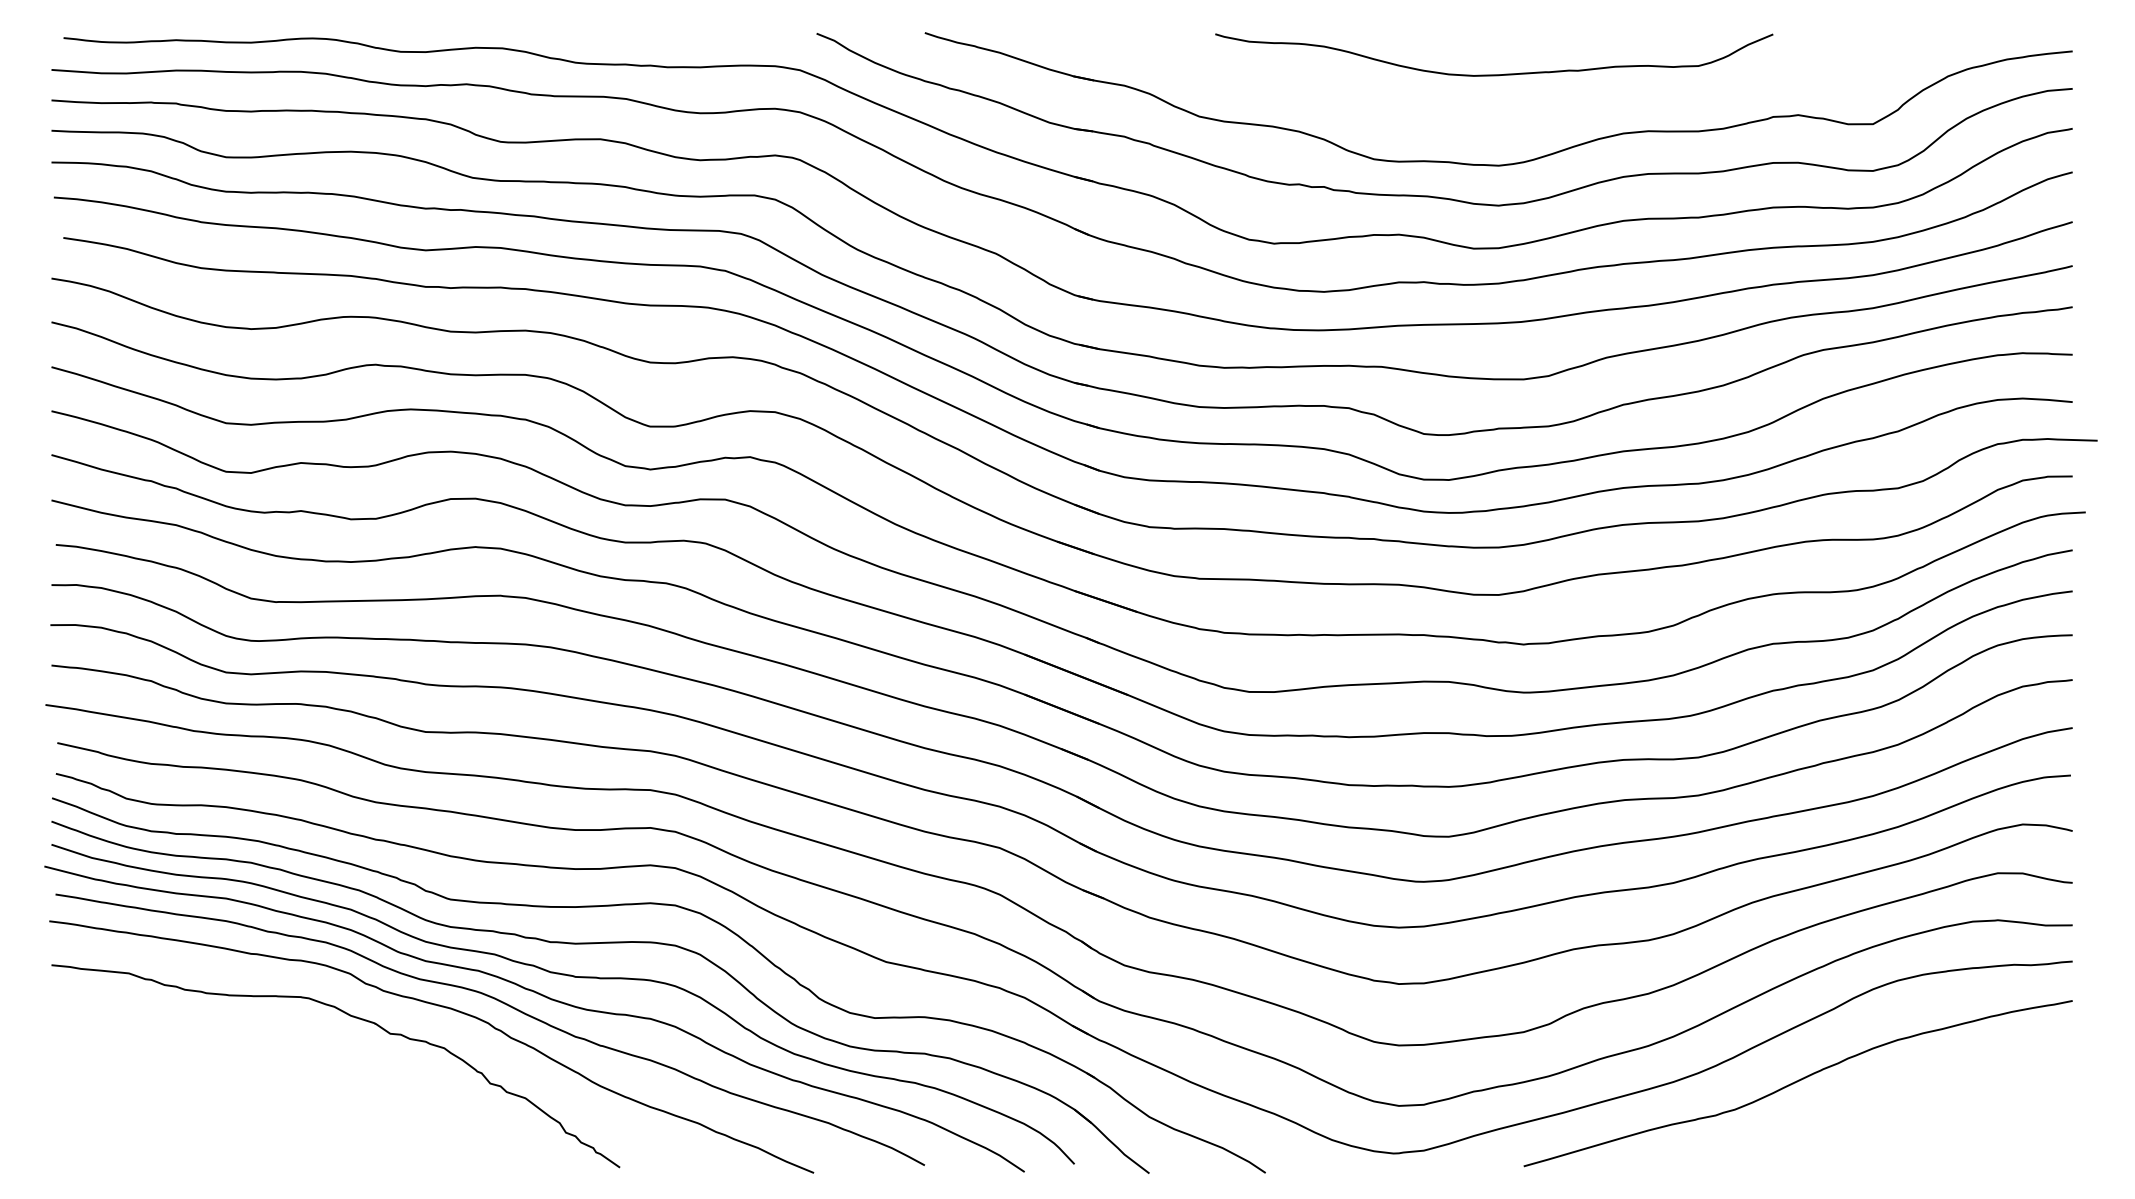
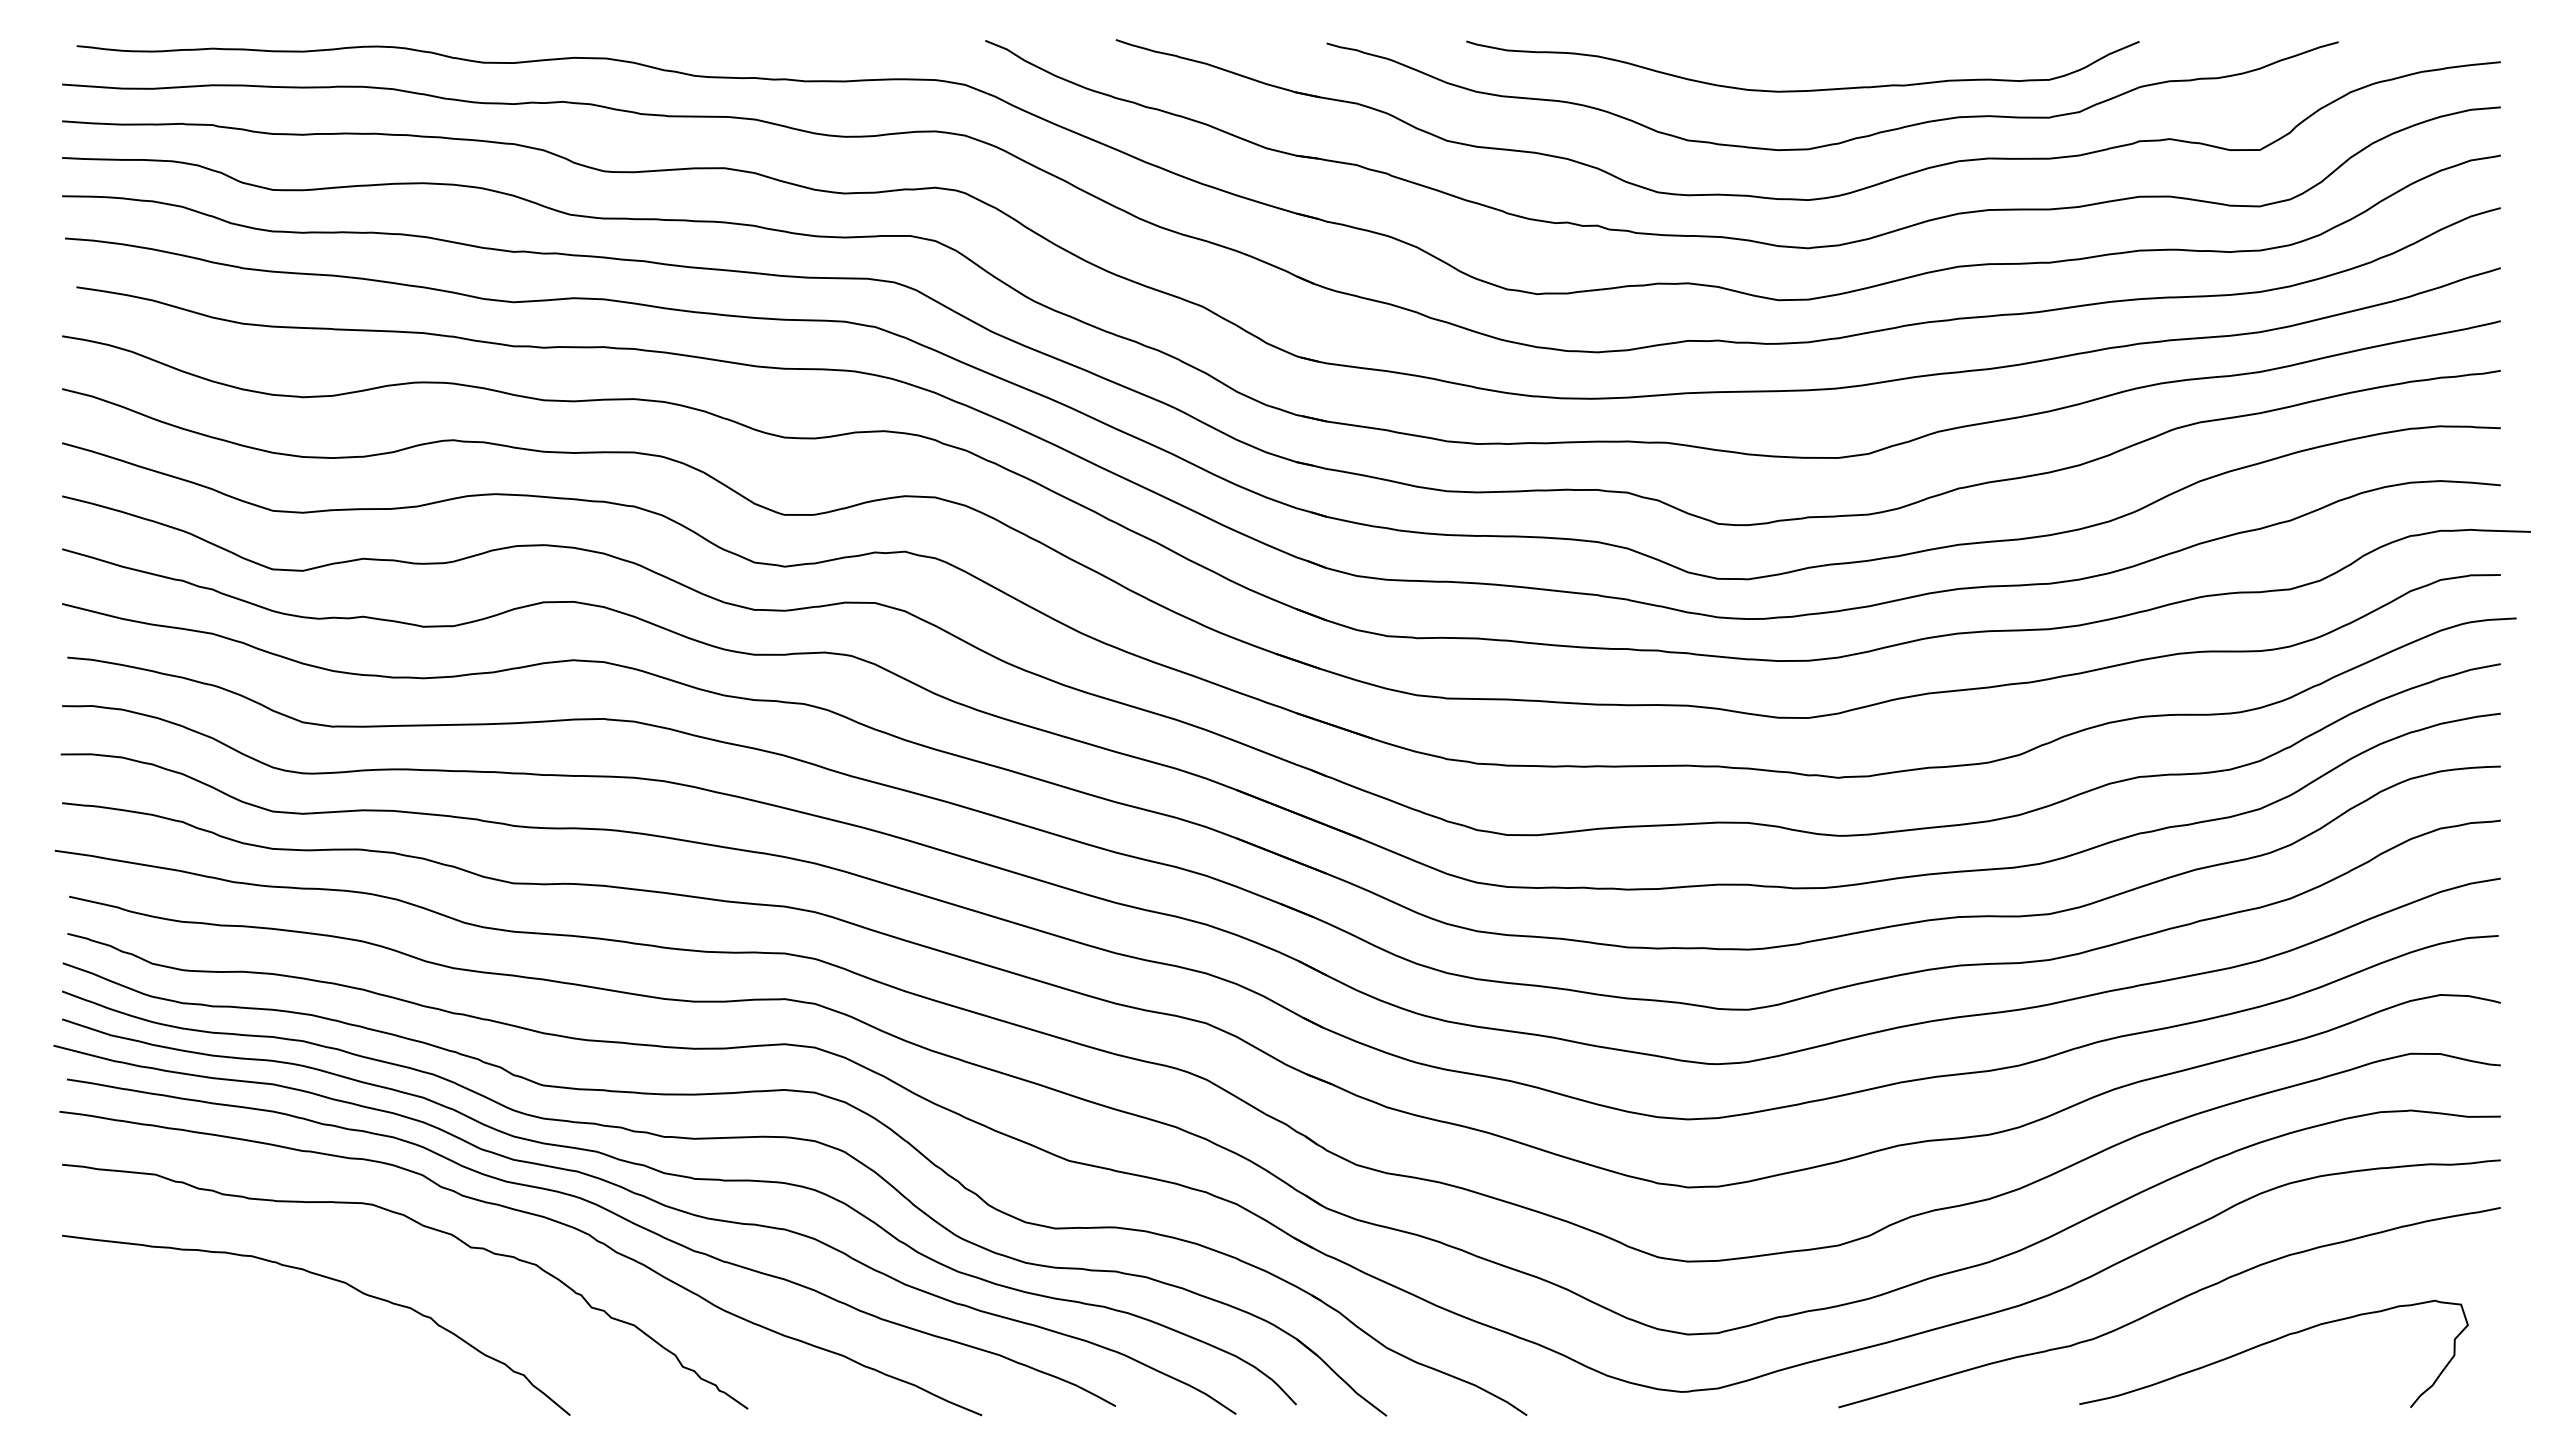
curve: (1531, 115) -> (1847, 139), added
curve: (270, 1059) -> (326, 1278), added
curve: (1882, 1112) -> (2271, 1342), added

